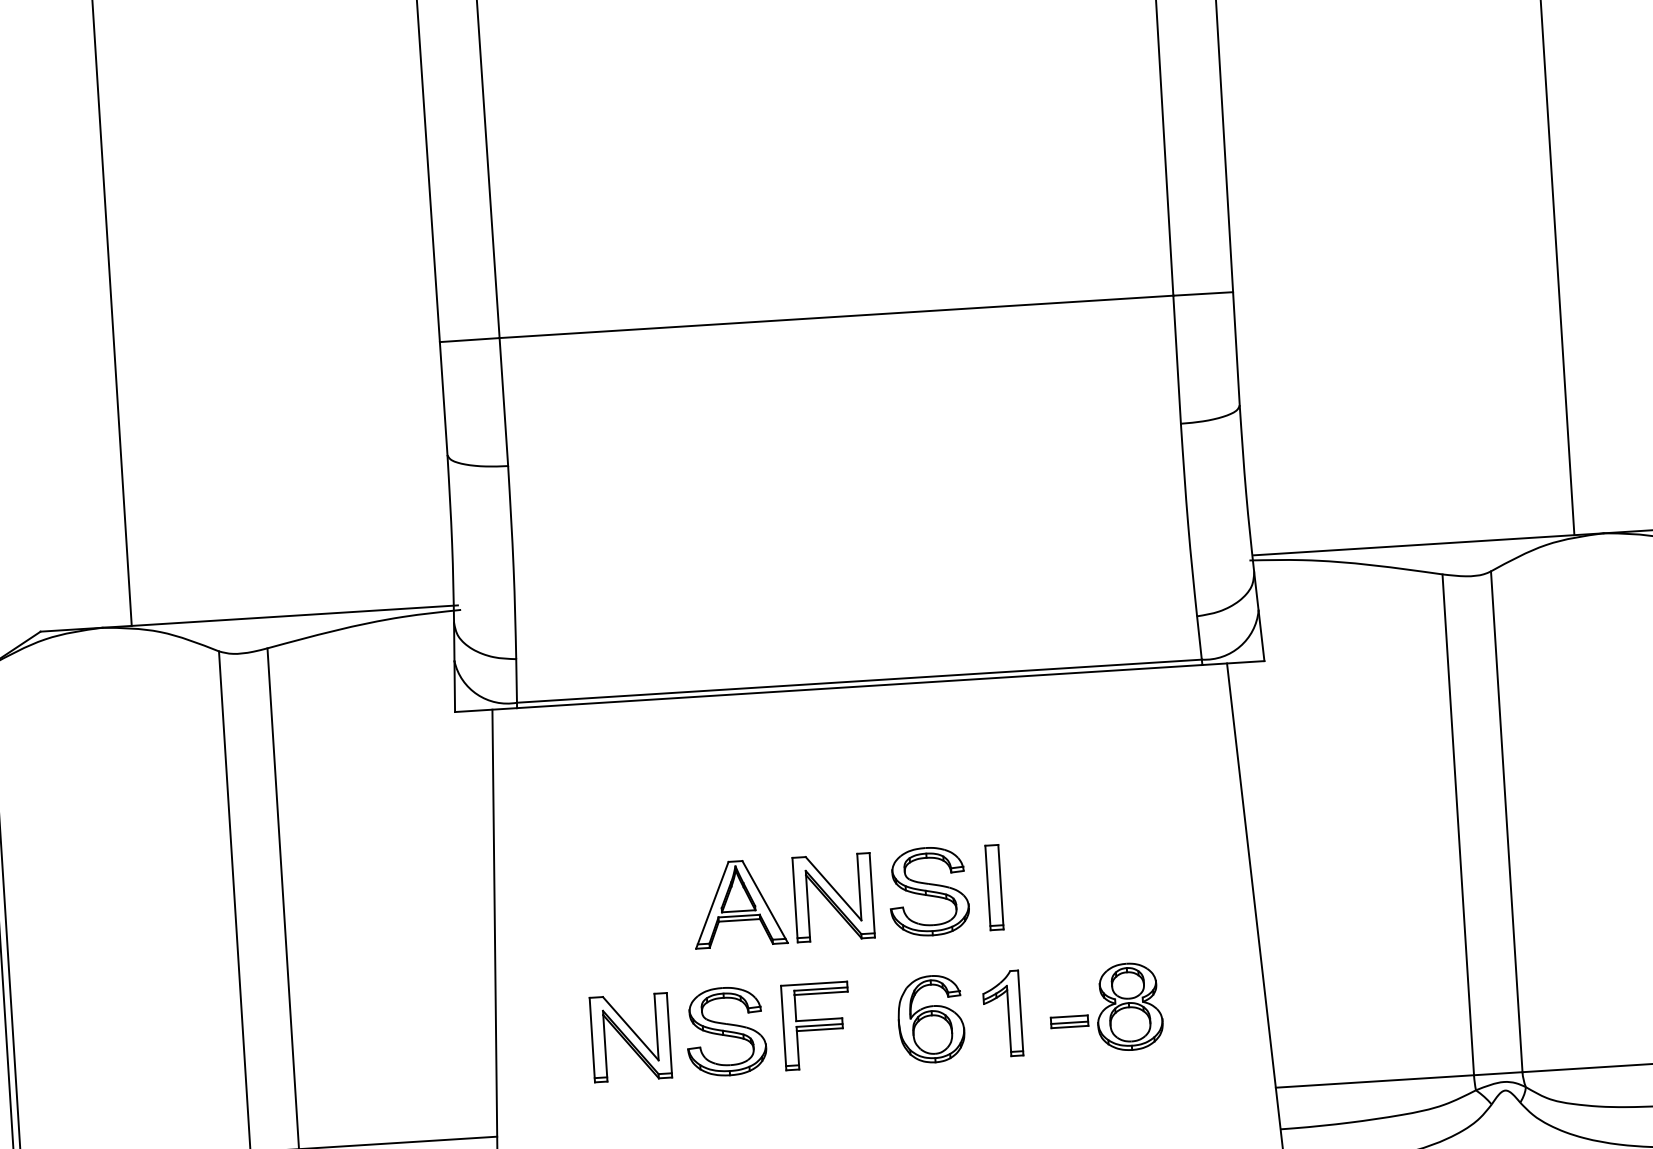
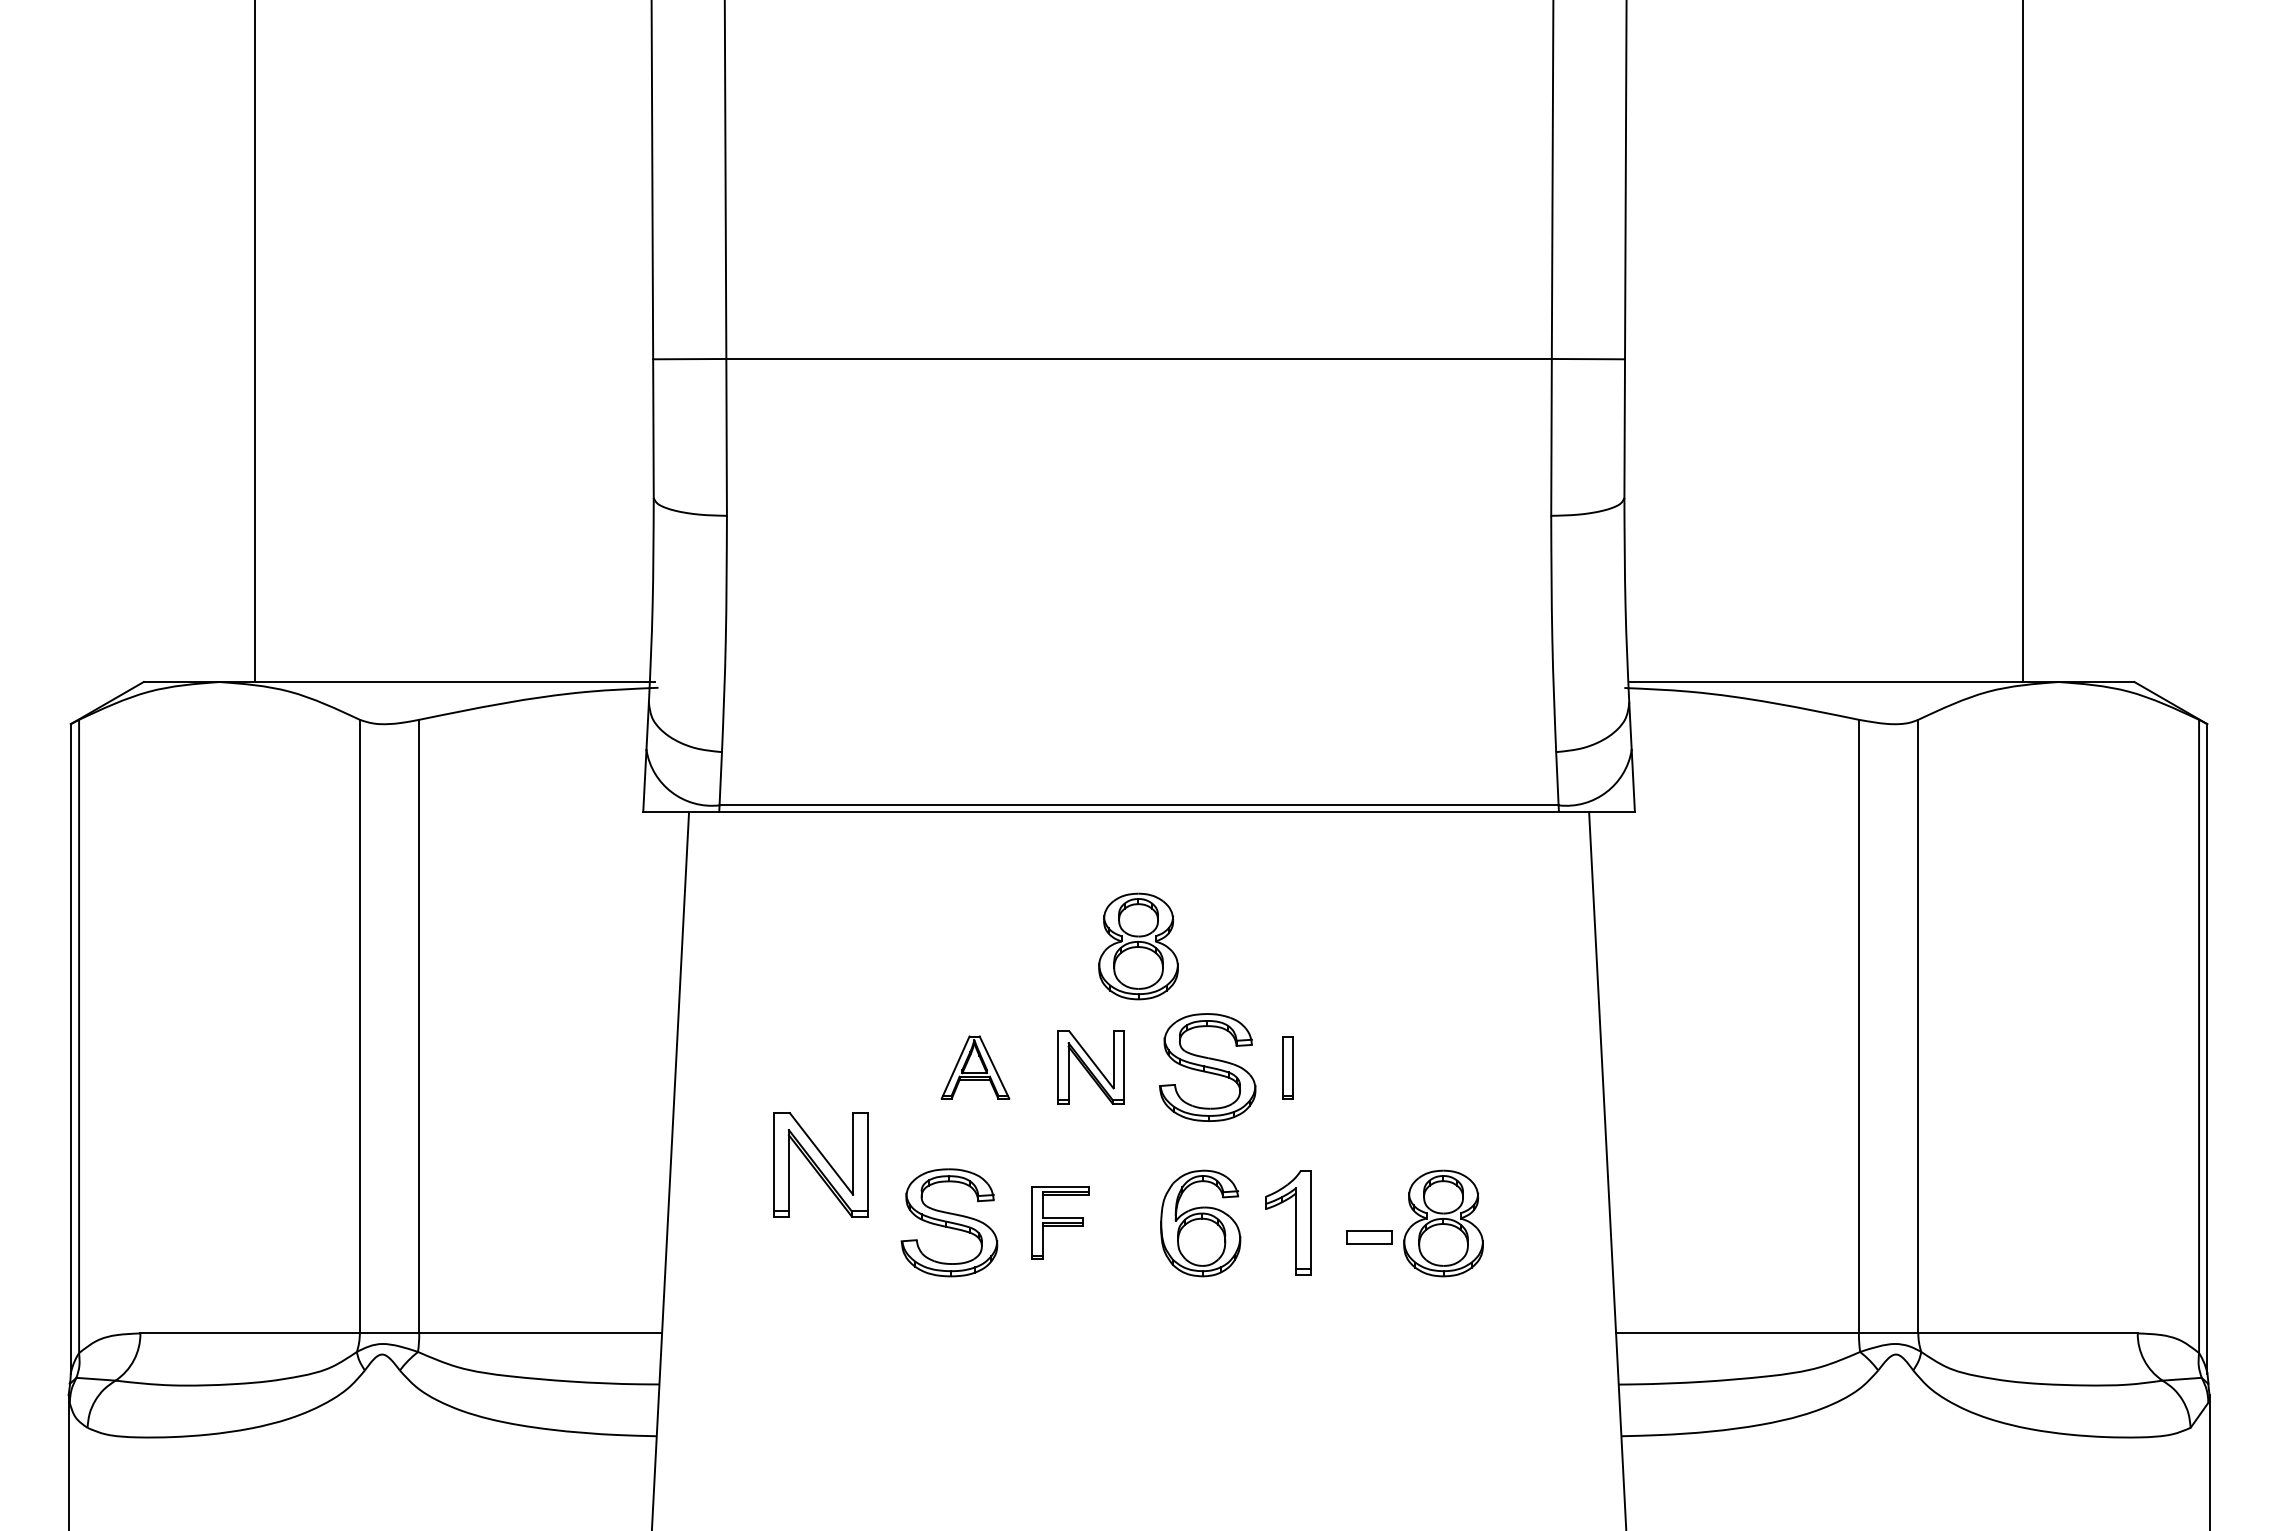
part: (866, 796) -> (1138, 946), added
part: (993, 887) -> (1287, 1067), size x0.6
part: (833, 897) -> (1090, 1067), size x0.7
part: (739, 903) -> (975, 1067), size x0.6
line: (1069, 1022) -> (1369, 1238), removed
part: (816, 1025) -> (1060, 1222), size x0.7
part: (630, 1037) -> (820, 1164), moved

